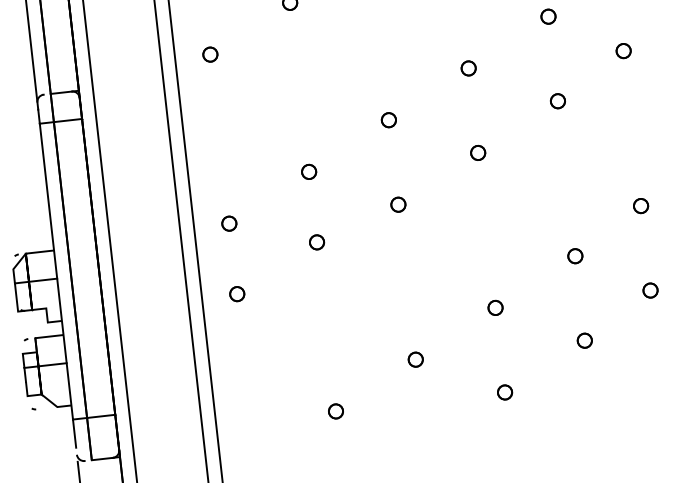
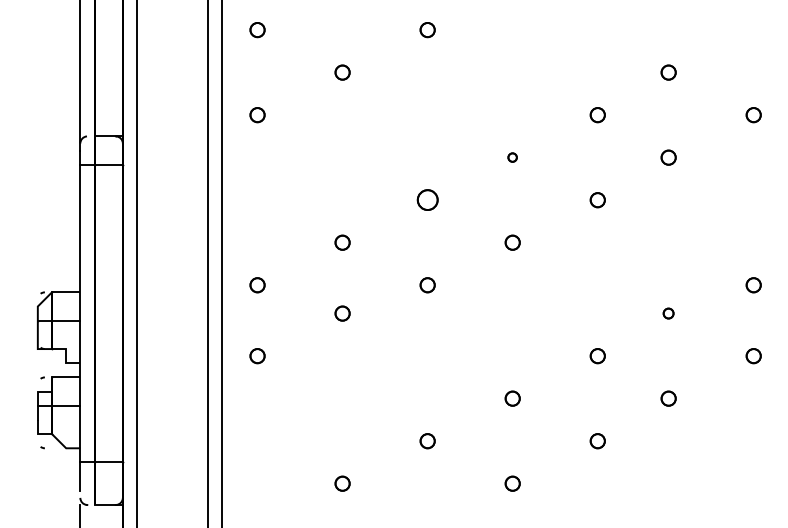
part: (468, 68) -> (512, 157), size x0.6
part: (388, 120) -> (427, 200), size x1.4
part: (640, 205) -> (668, 313), size x0.7

